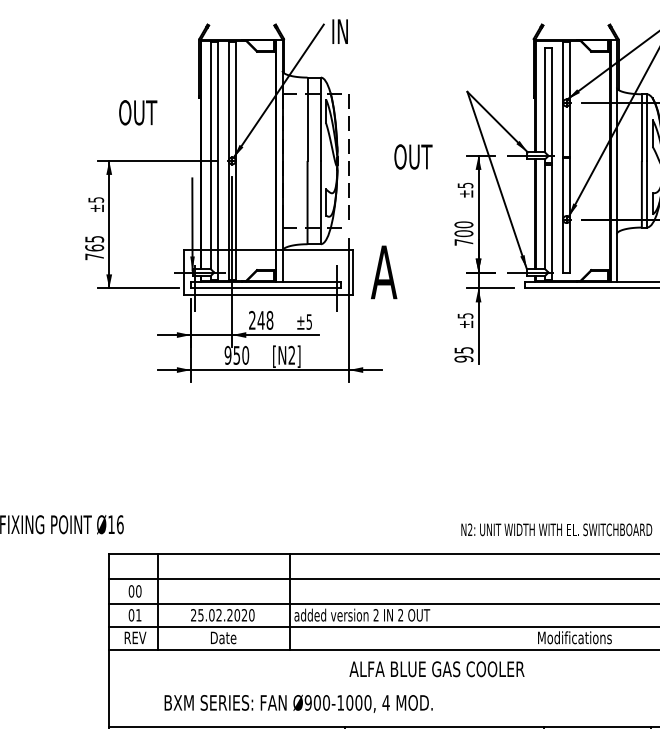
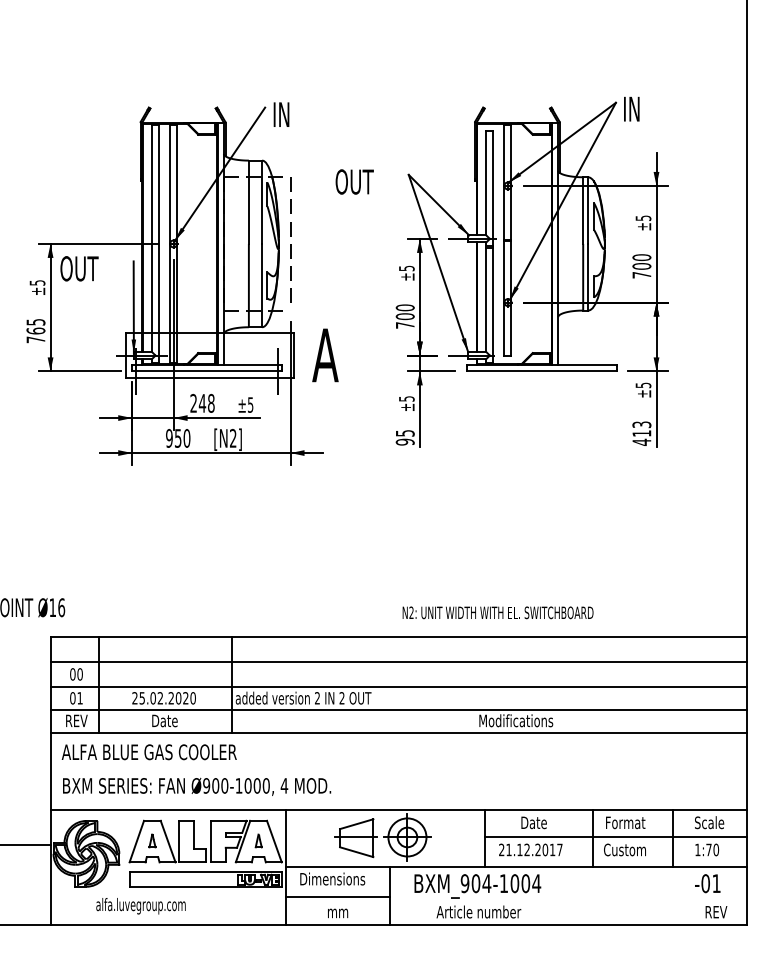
text: (138, 112) -> (79, 268), moved
text: (413, 156) -> (354, 181), moved
text: (436, 669) -> (148, 752), moved
text: (299, 703) -> (197, 786), moved

